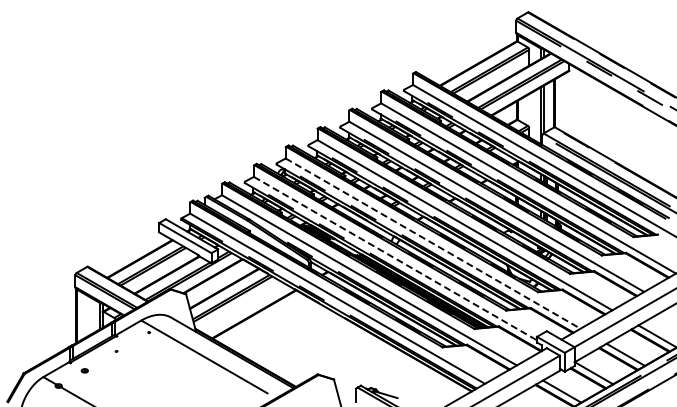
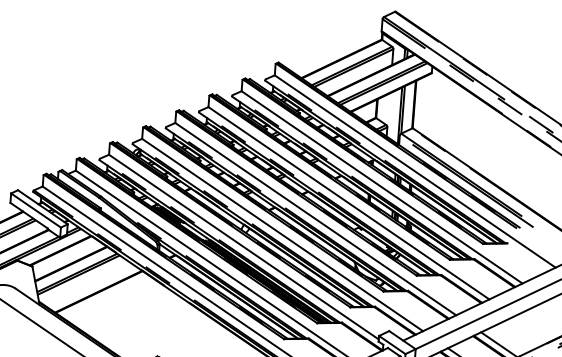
line: (433, 243) -> (283, 234), dashed -> solid
line: (395, 258) -> (243, 246), dashed -> solid

